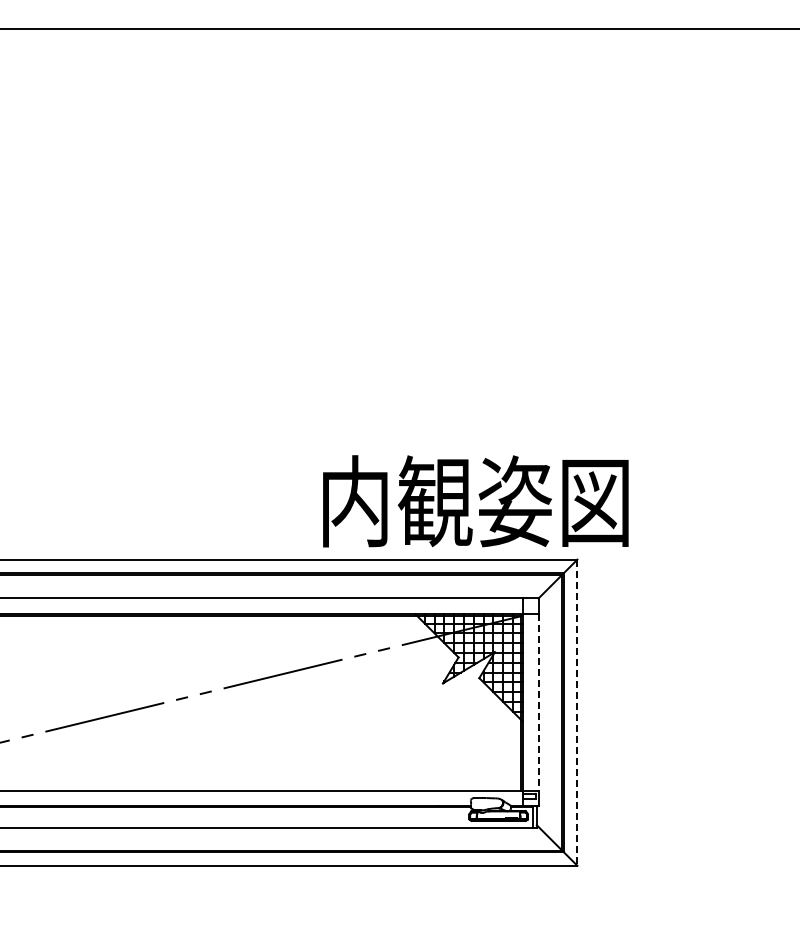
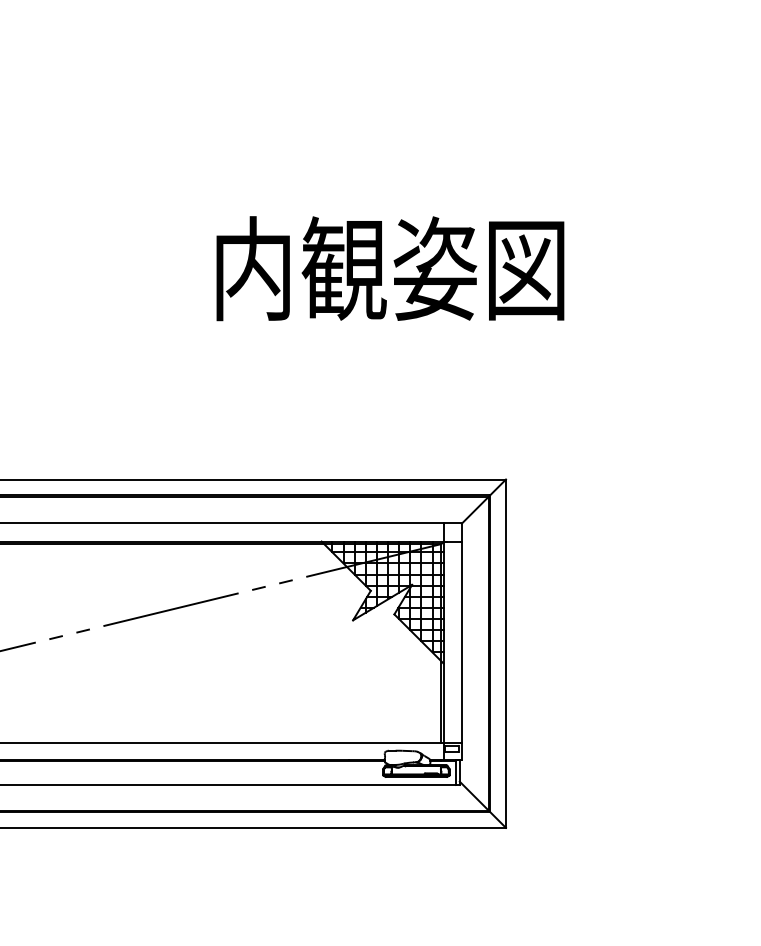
text: (475, 501) -> (390, 268), moved
line: (538, 703) -> (461, 643), dashed -> solid
line: (577, 713) -> (506, 654), dashed -> solid

